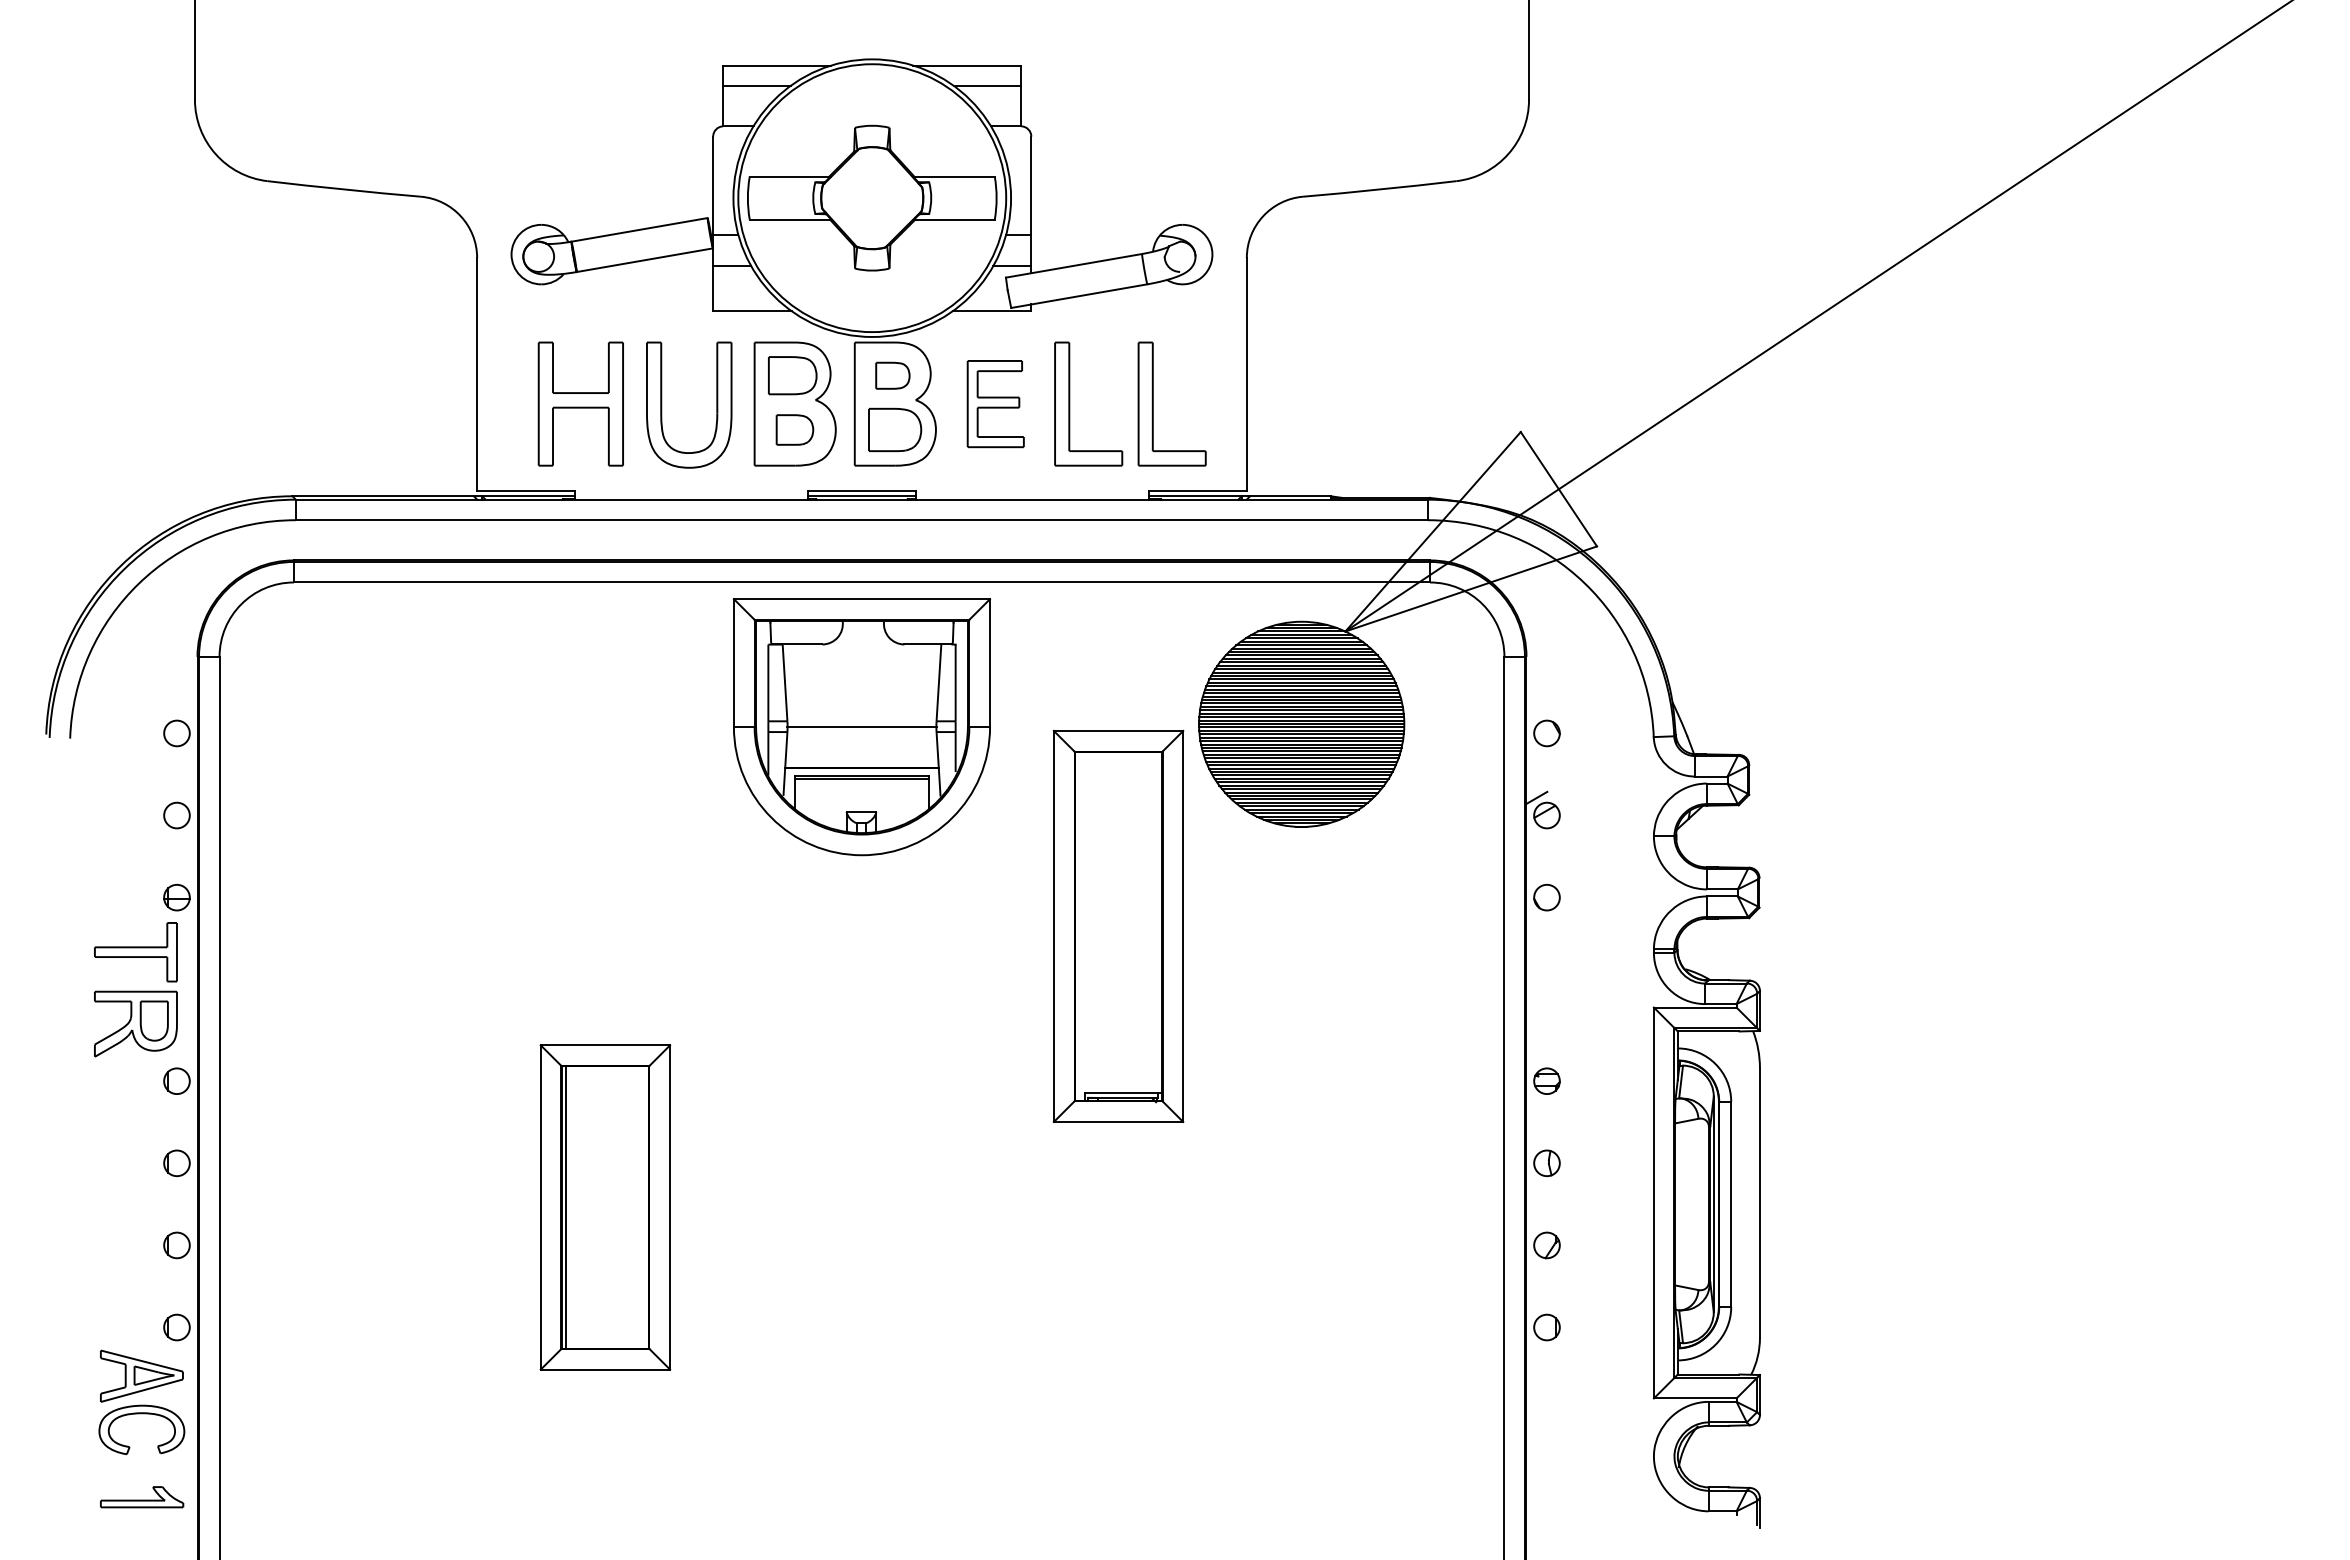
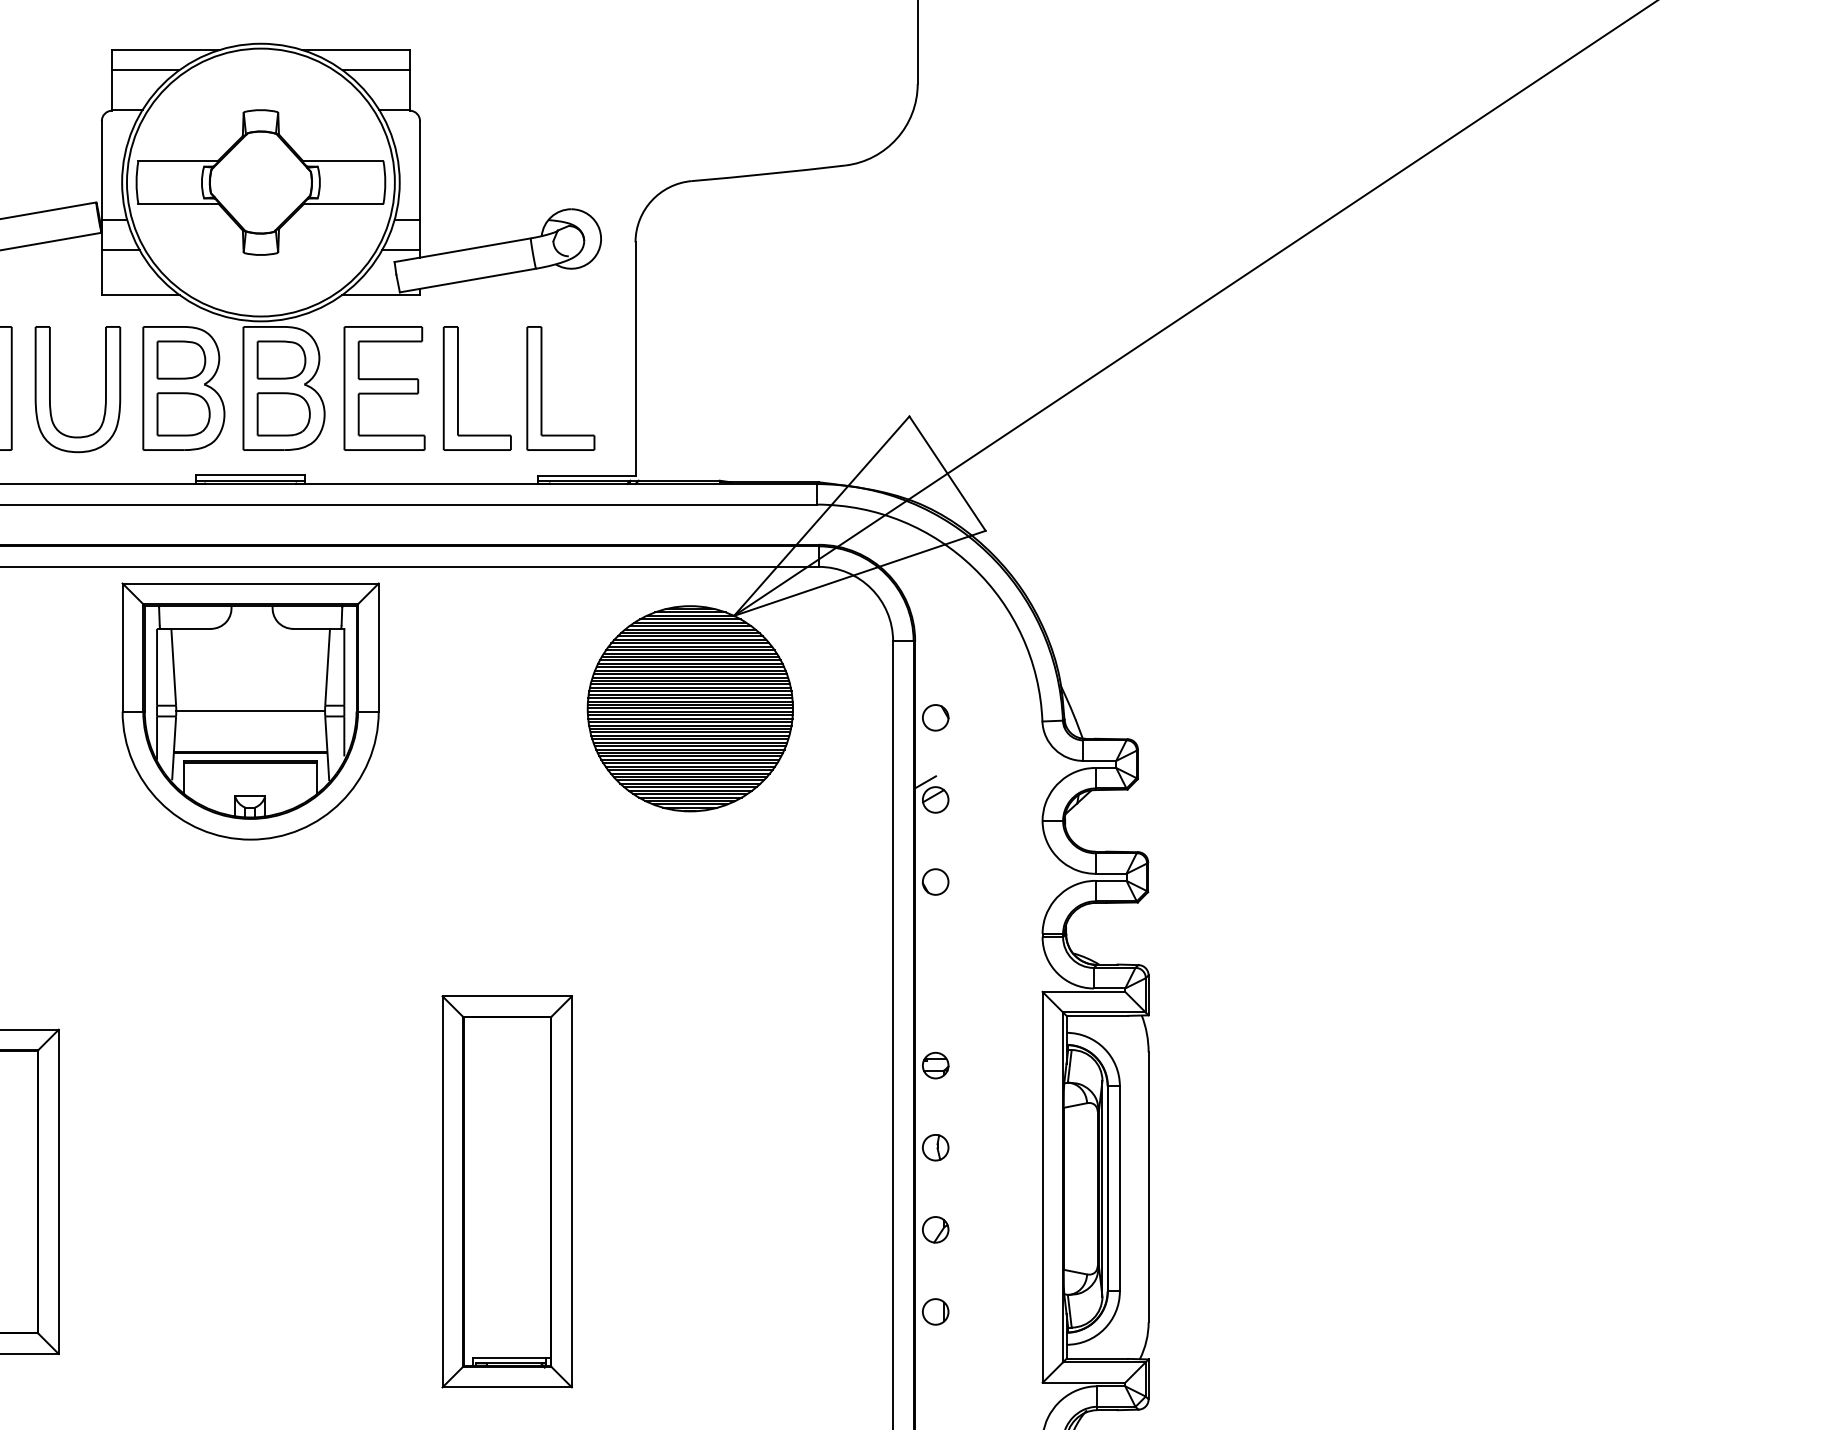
part: (892, 375) -> (281, 359), size x1.43
part: (995, 403) -> (384, 387), size x1.43
part: (794, 429) -> (183, 413), size x1.43
part: (1118, 925) -> (507, 1190), moved

